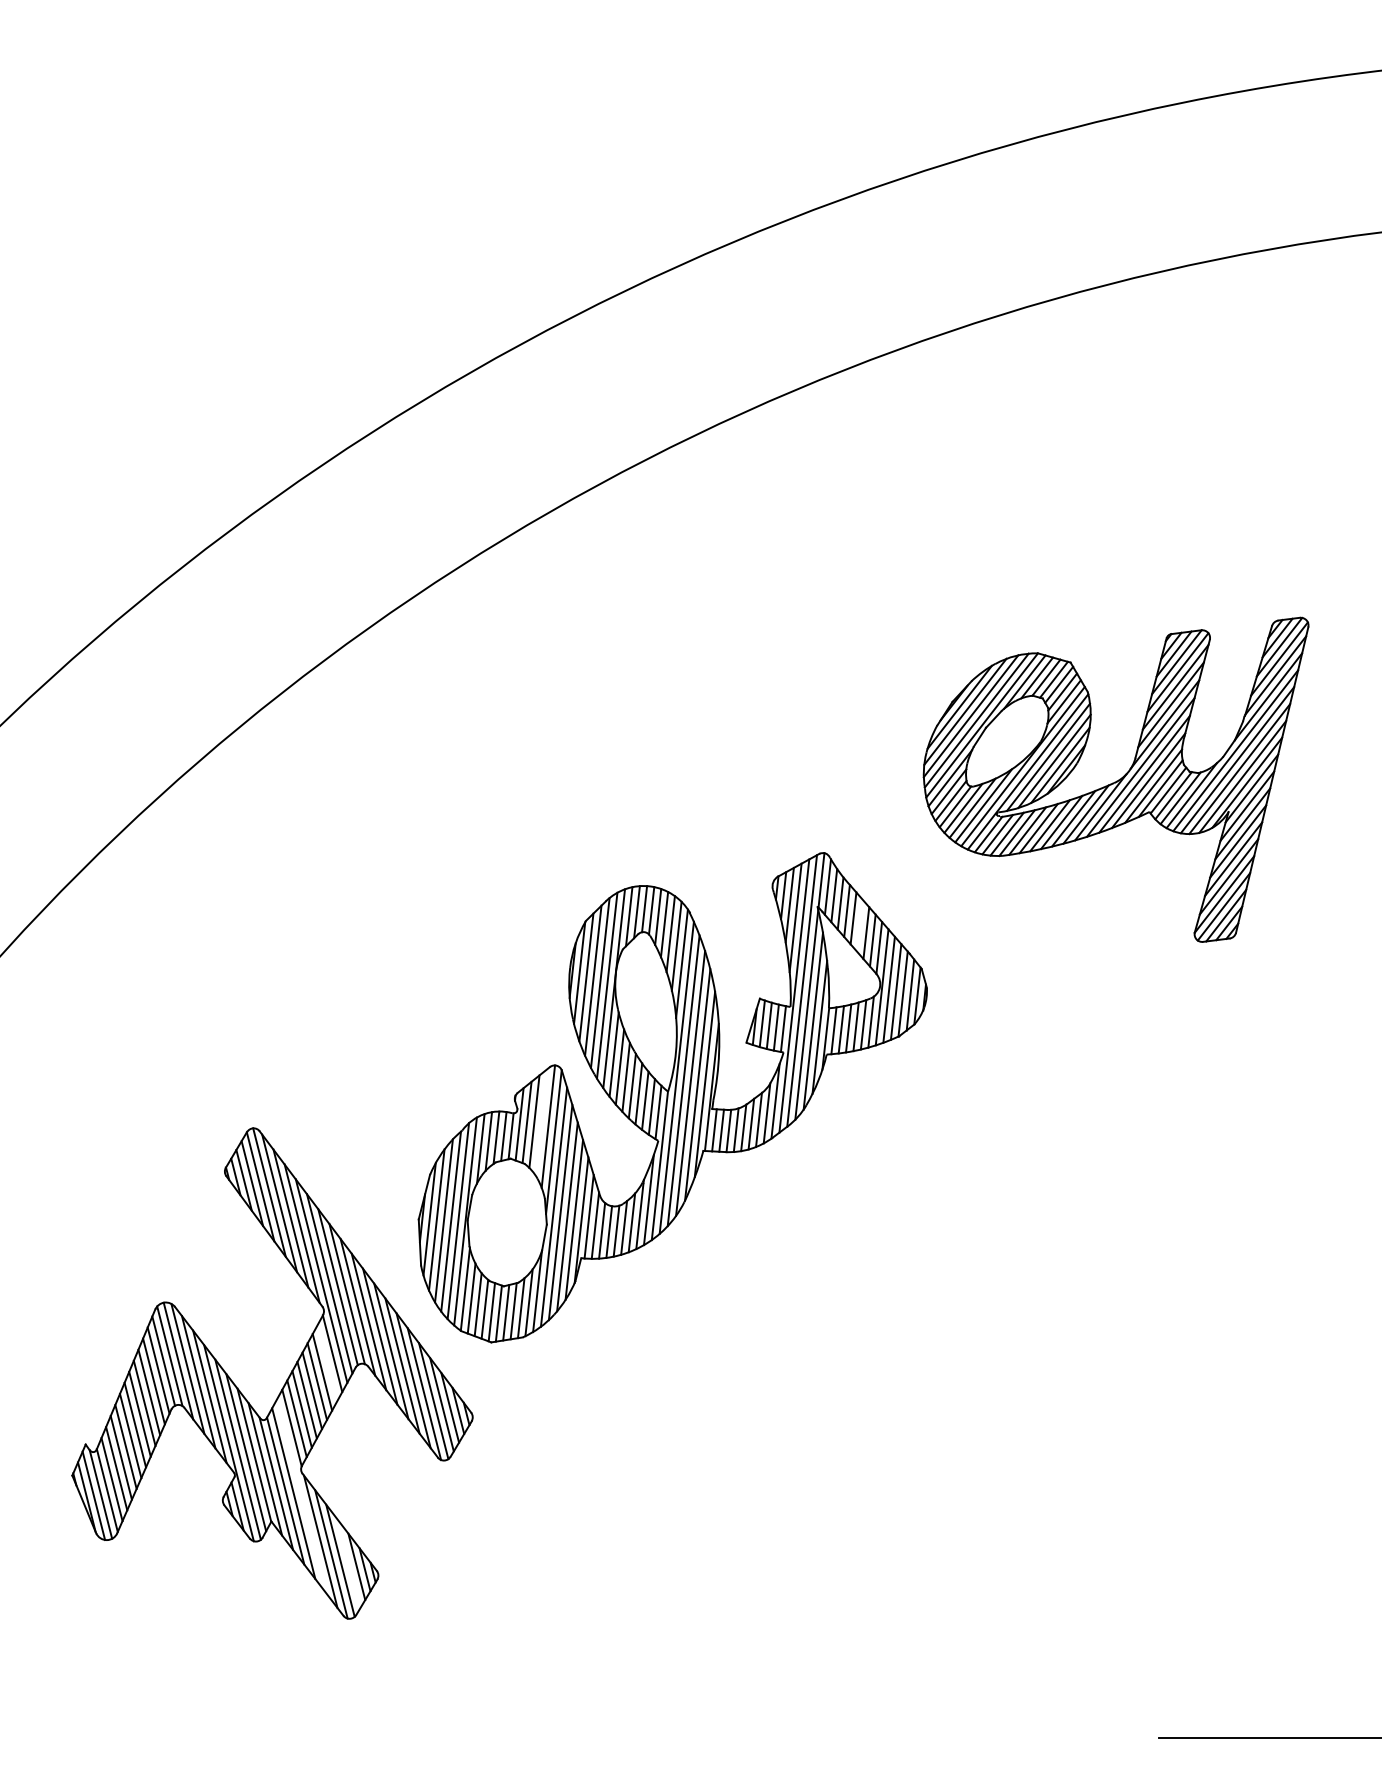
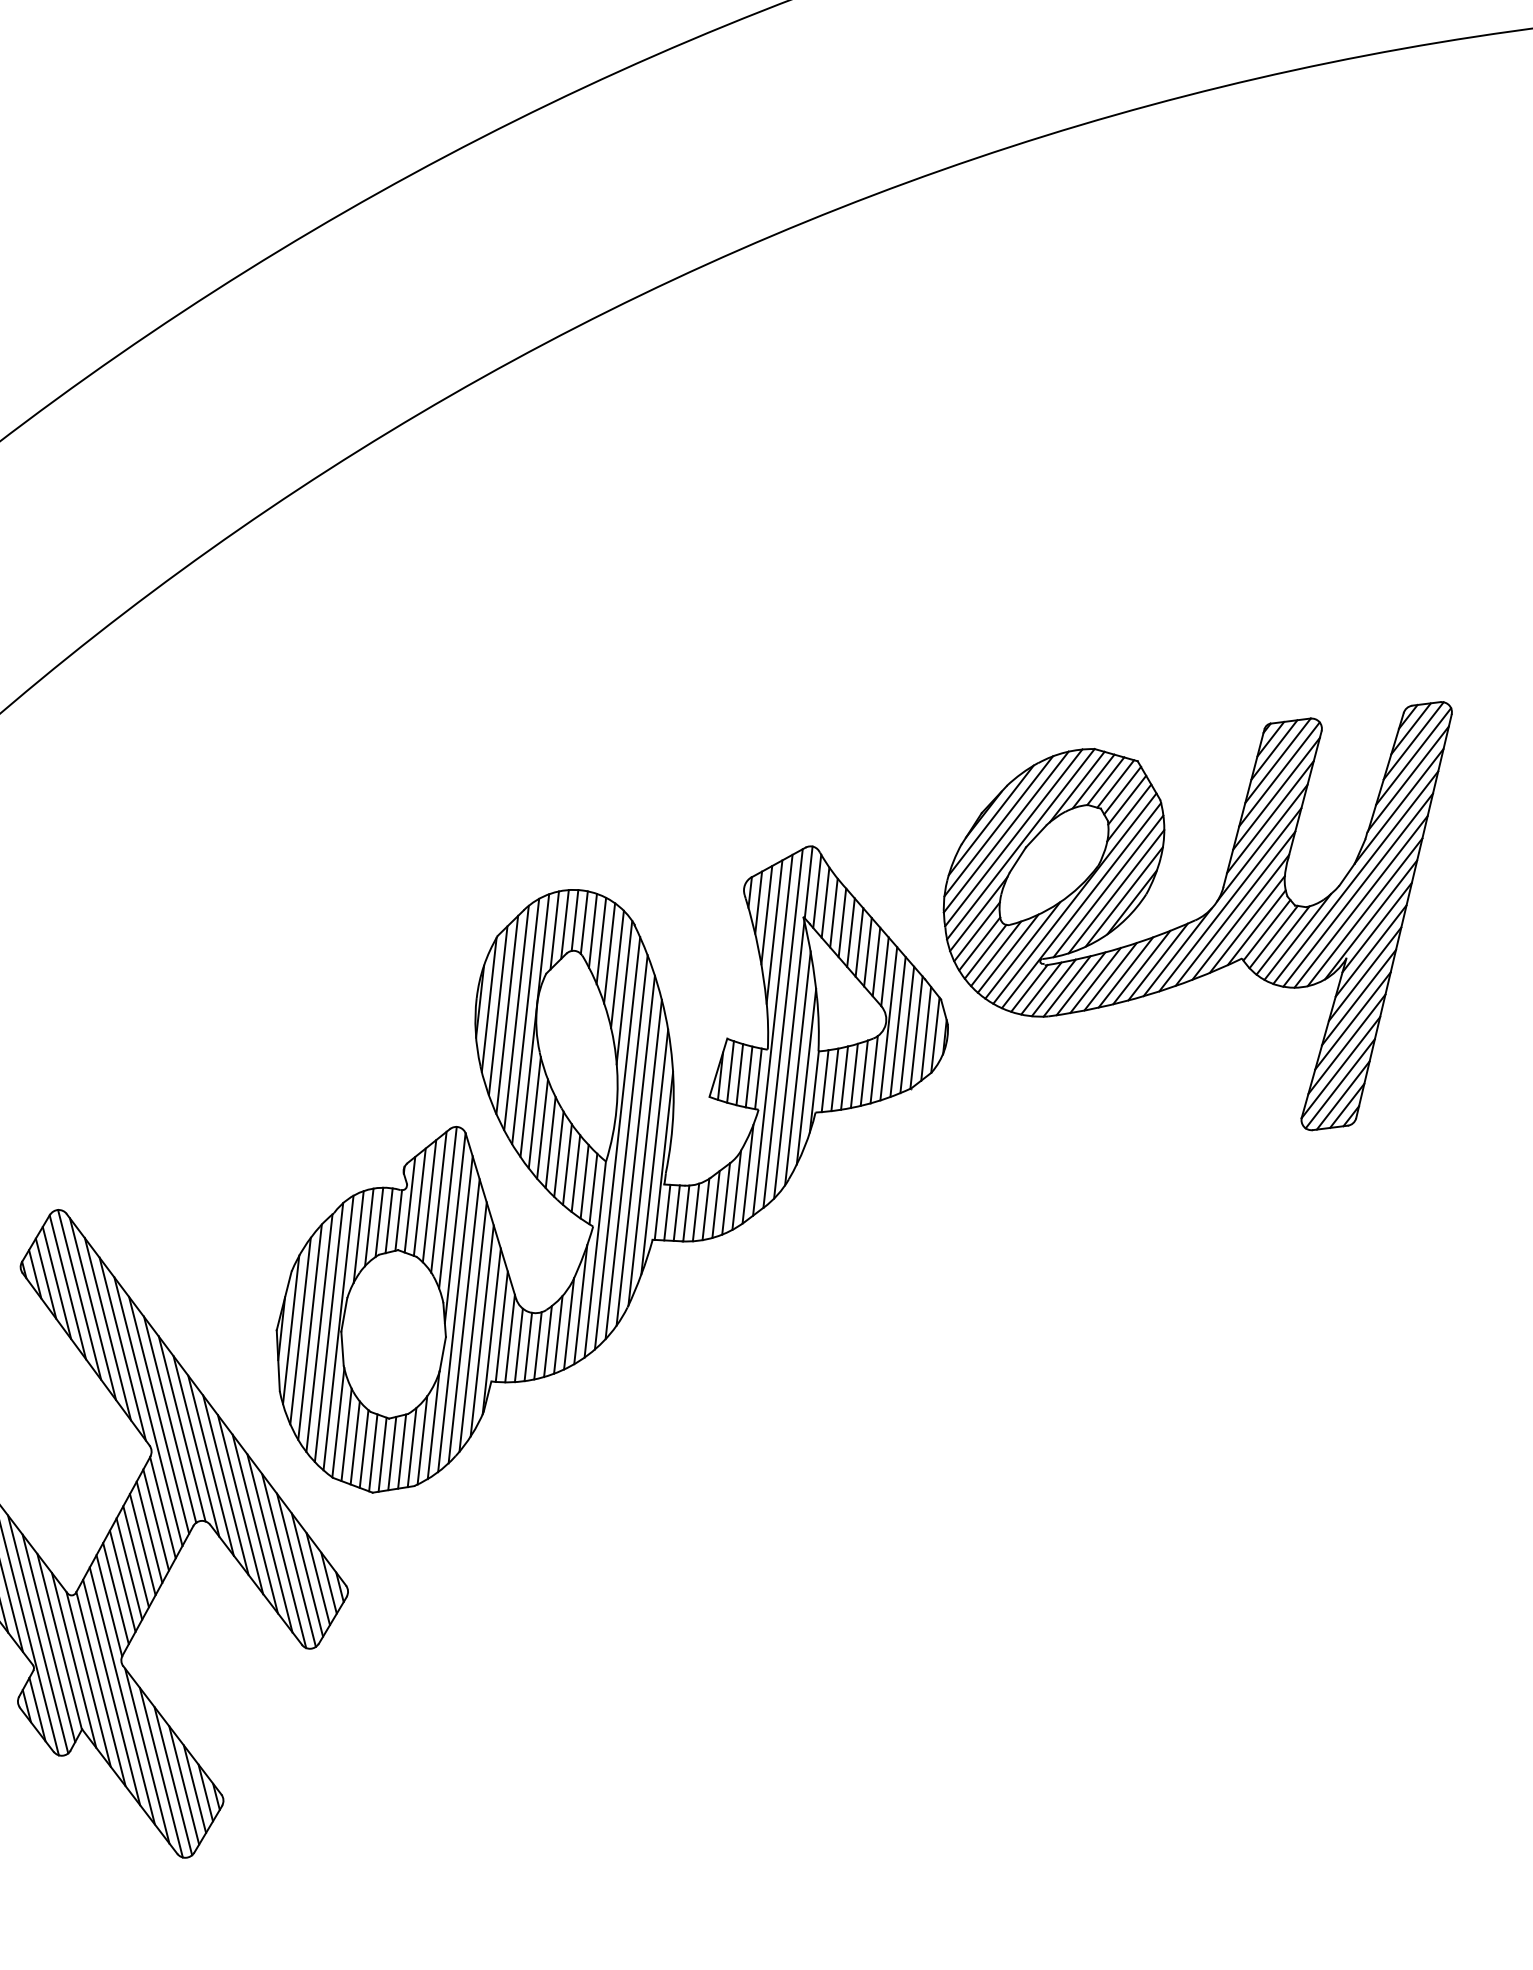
part: (1115, 779) -> (1197, 915), moved
line: (859, 925) -> (858, 942), added
line: (541, 1122) -> (438, 1202), added
line: (327, 1362) -> (156, 1519), added
line: (301, 1495) -> (121, 1694), added
line: (348, 1563) -> (183, 1784), added

